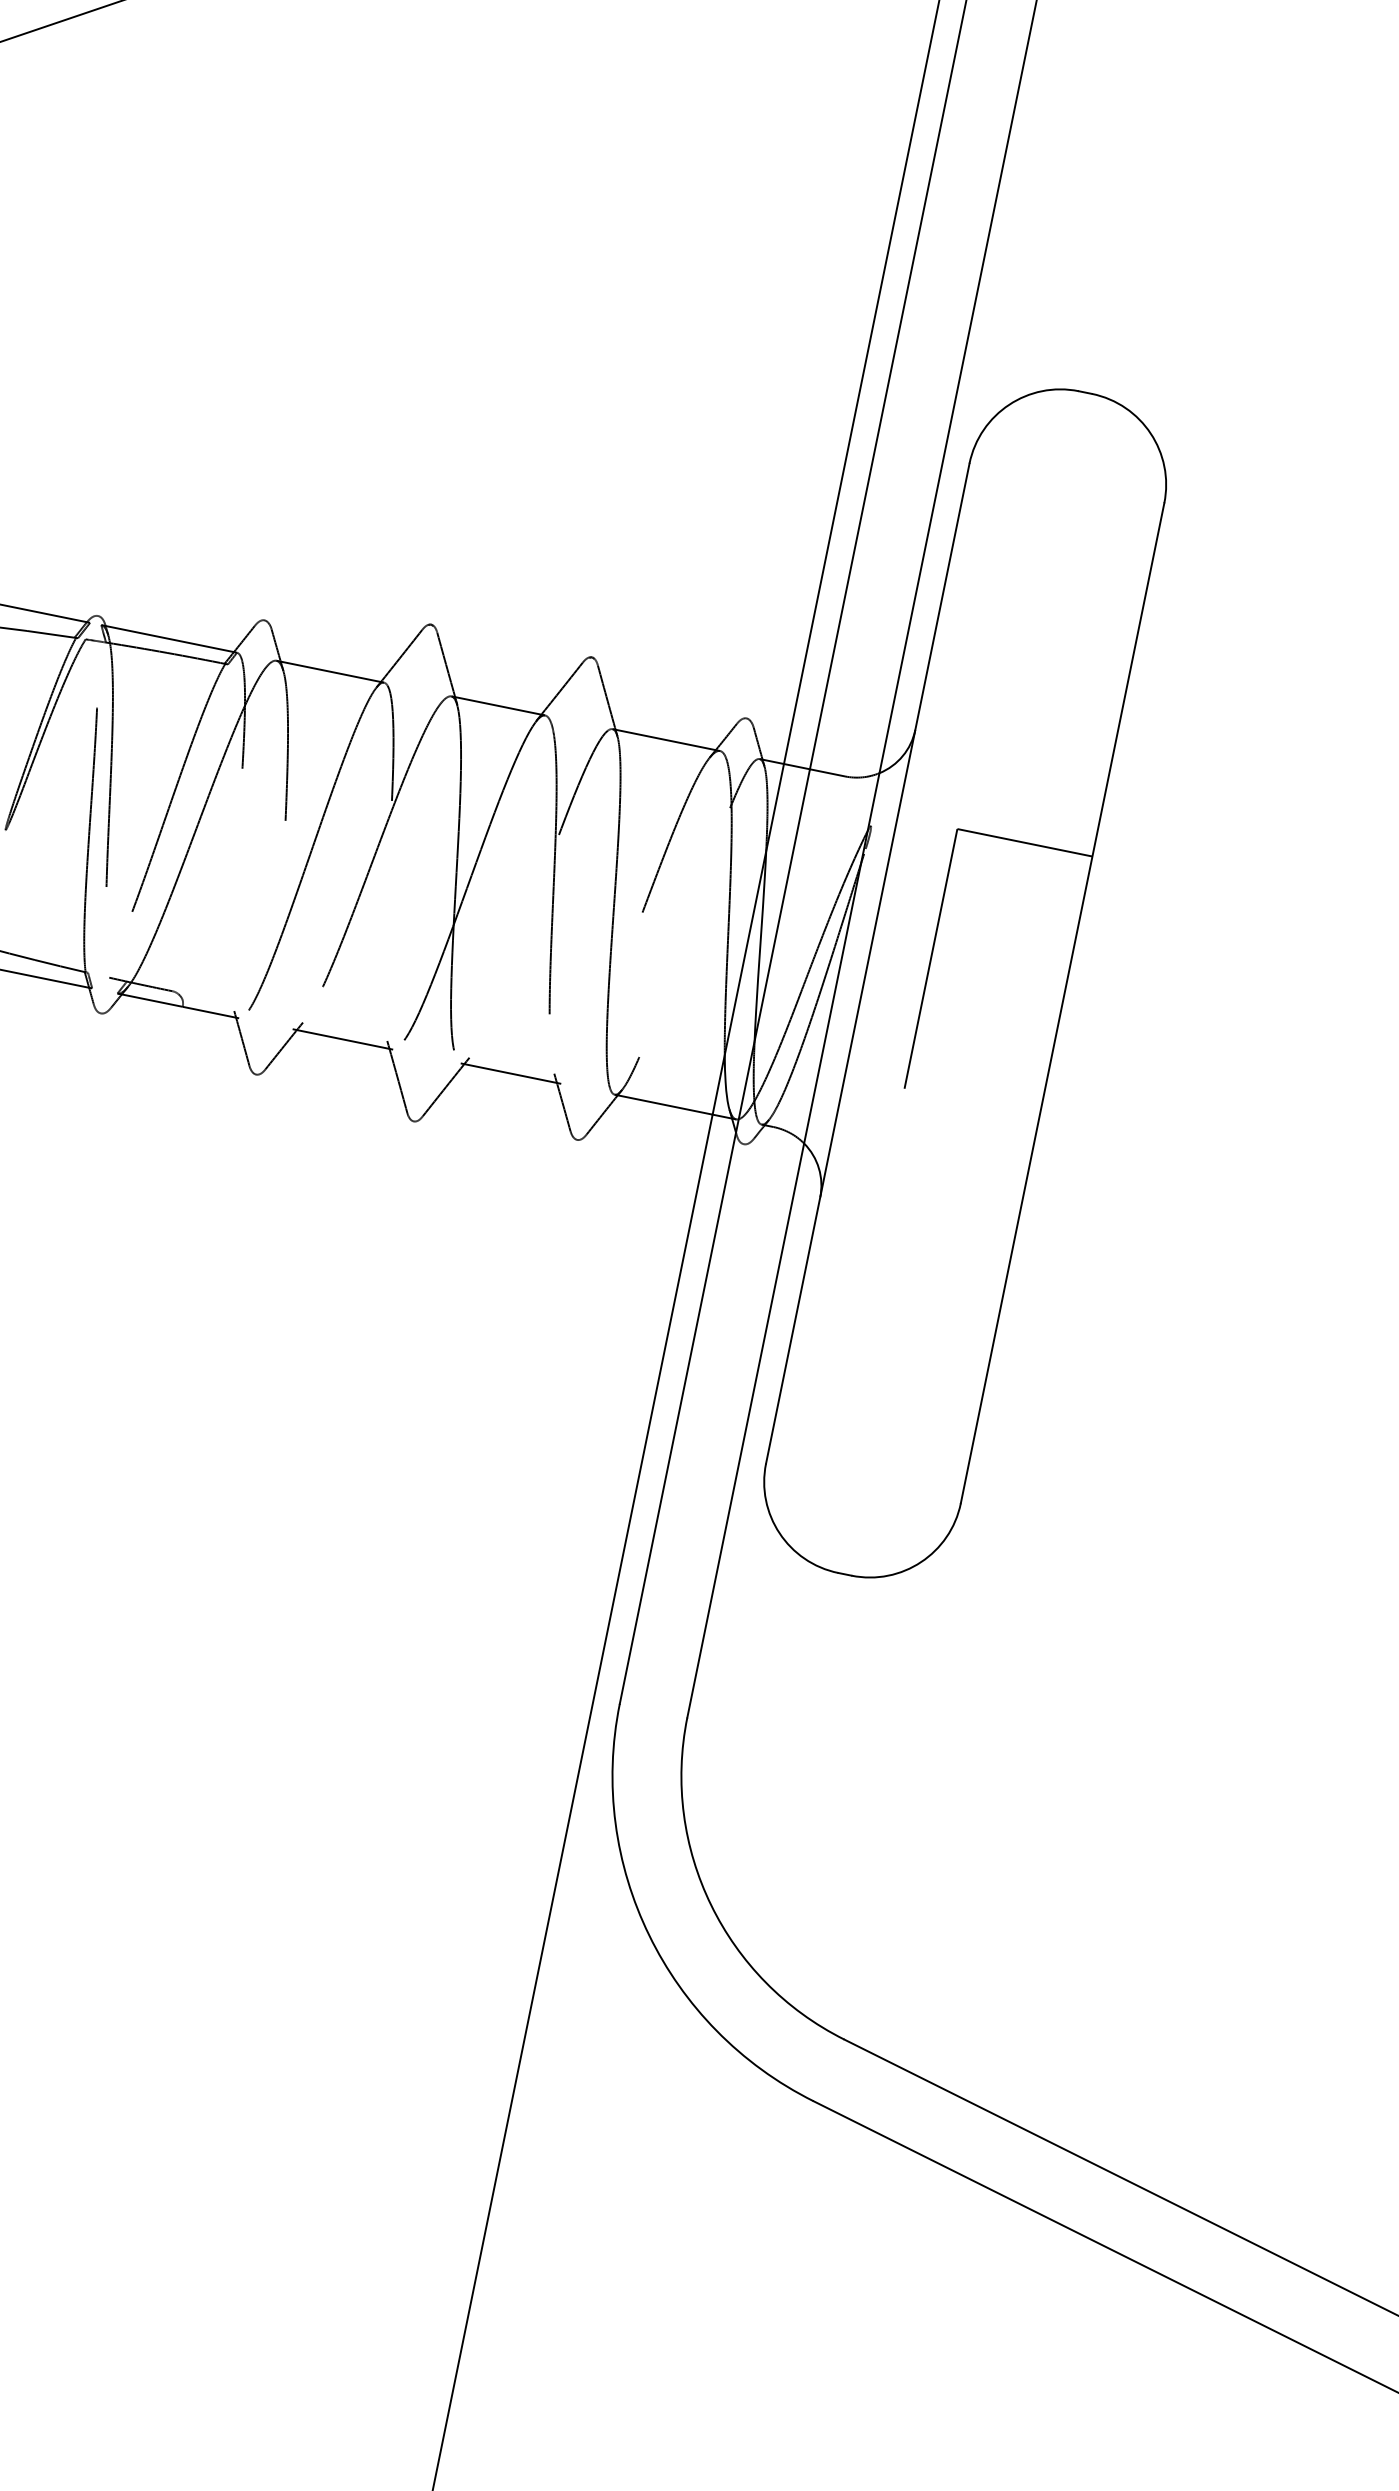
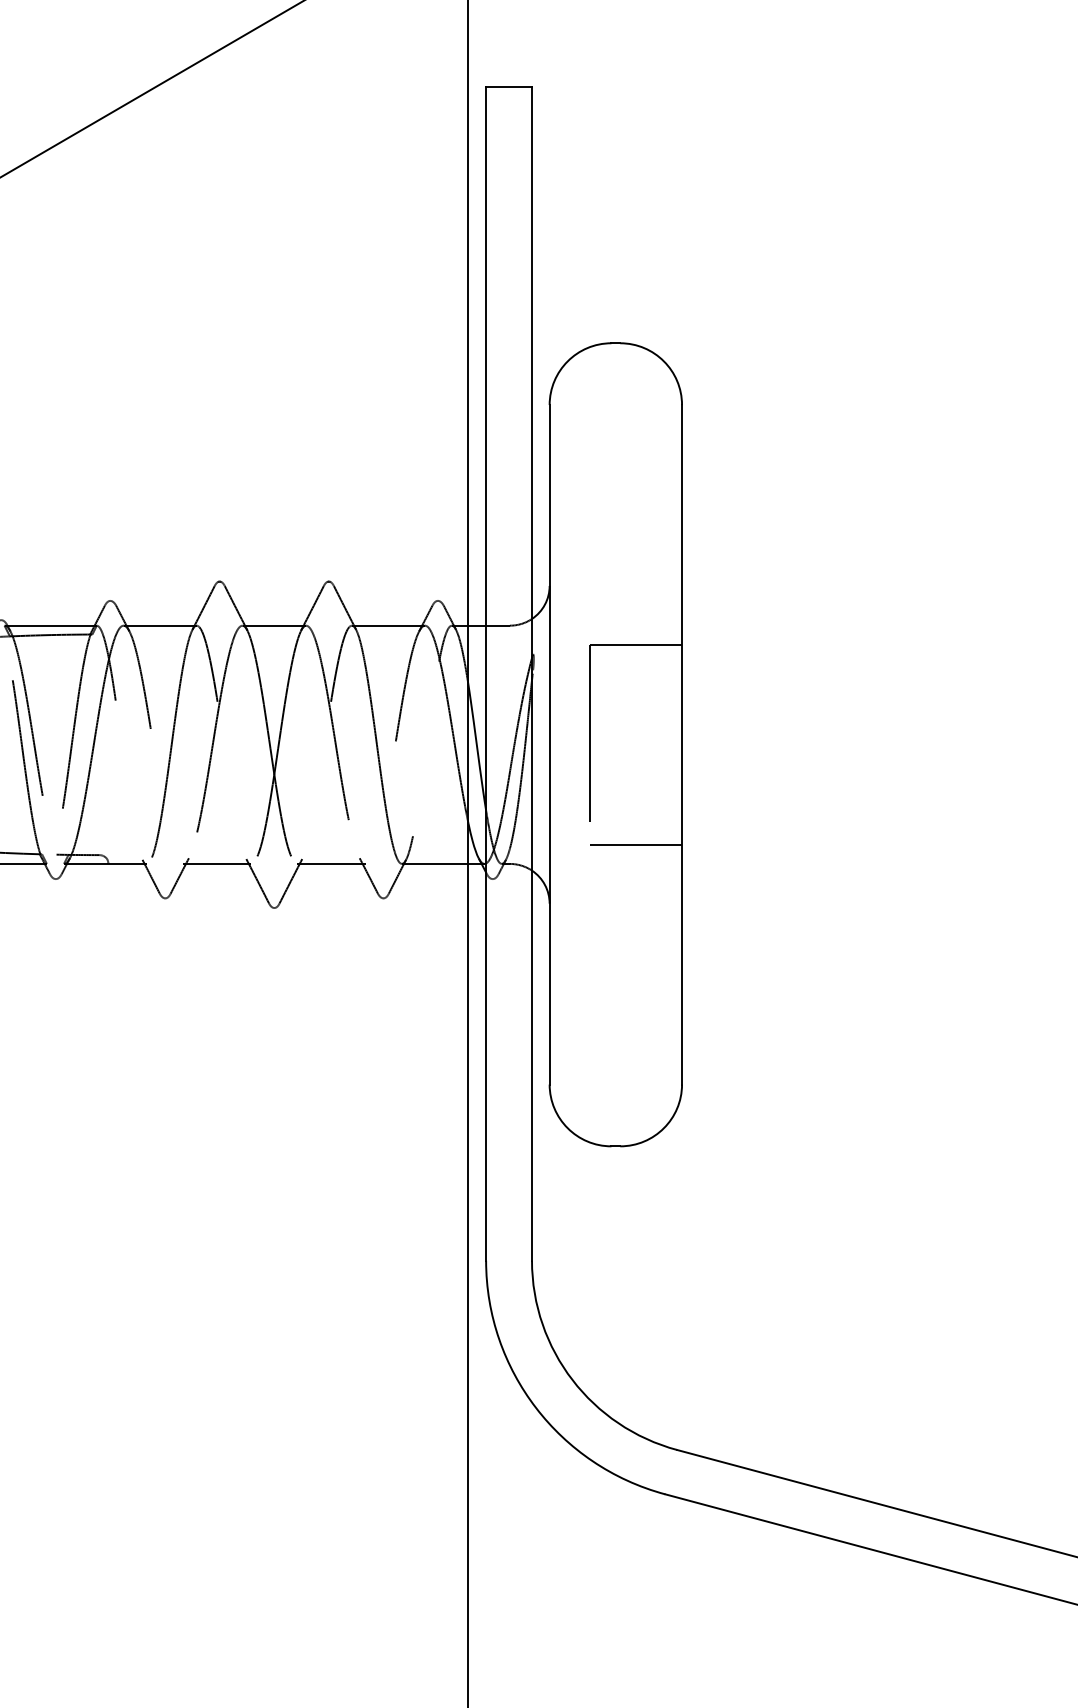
line: (965, 1136) -> (636, 844), added

